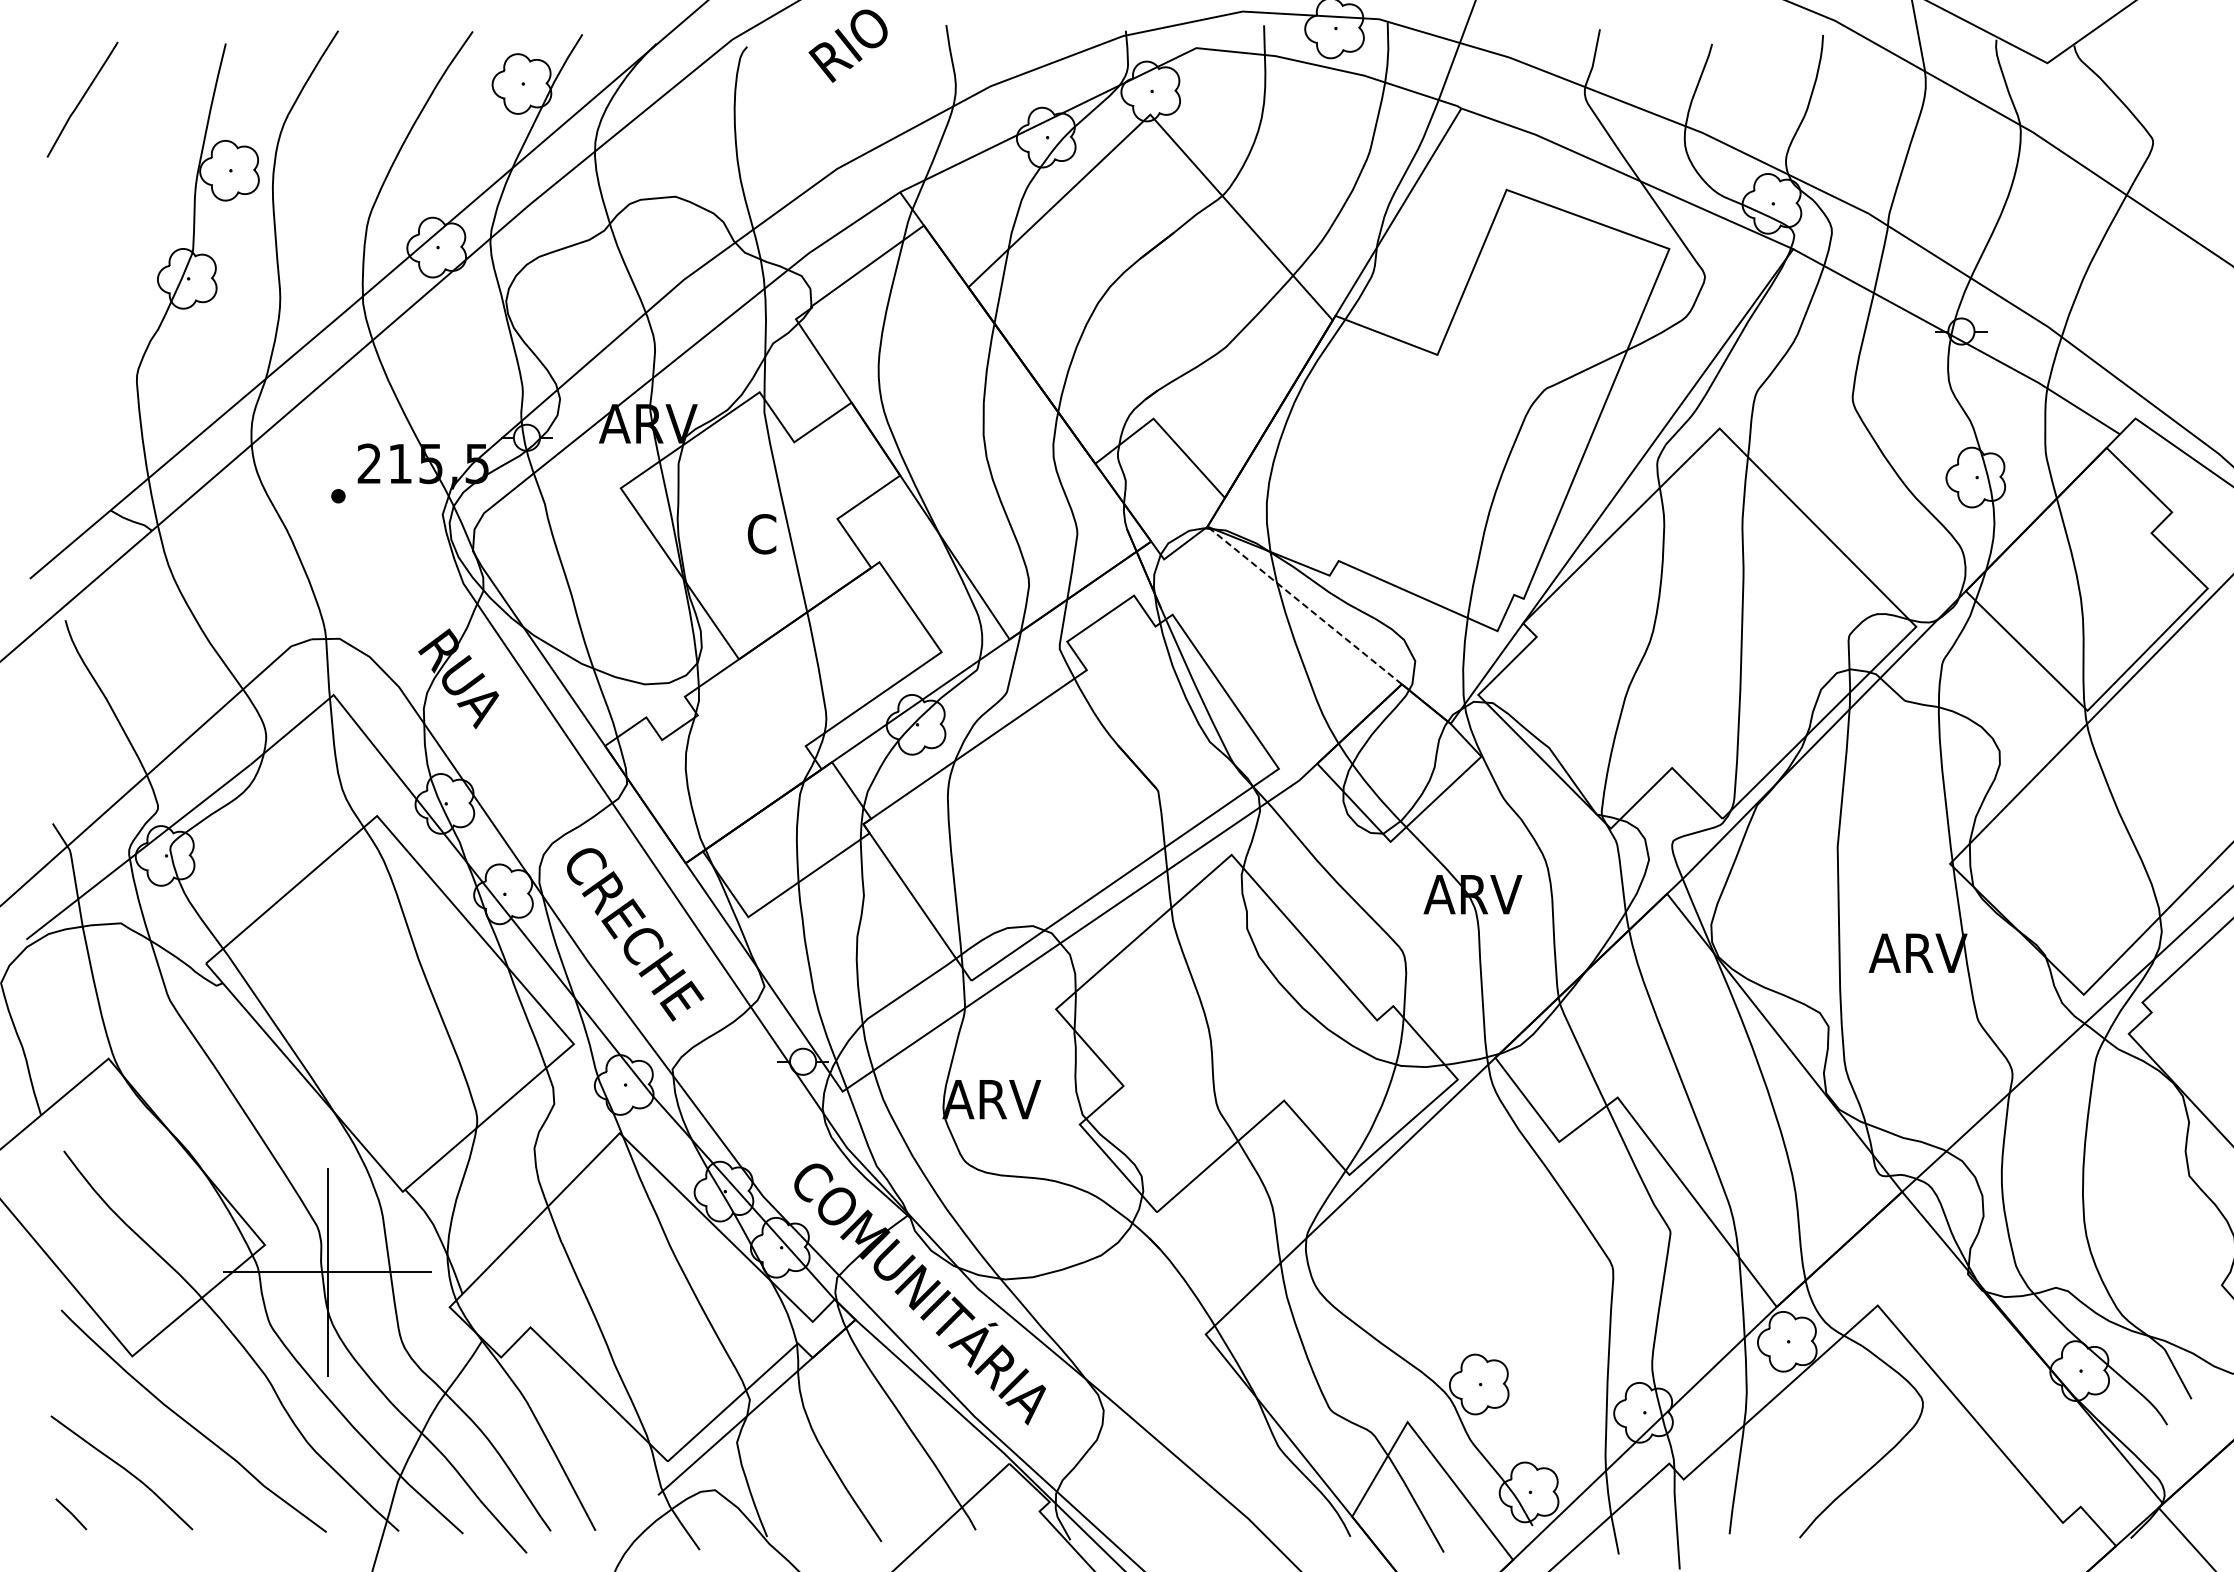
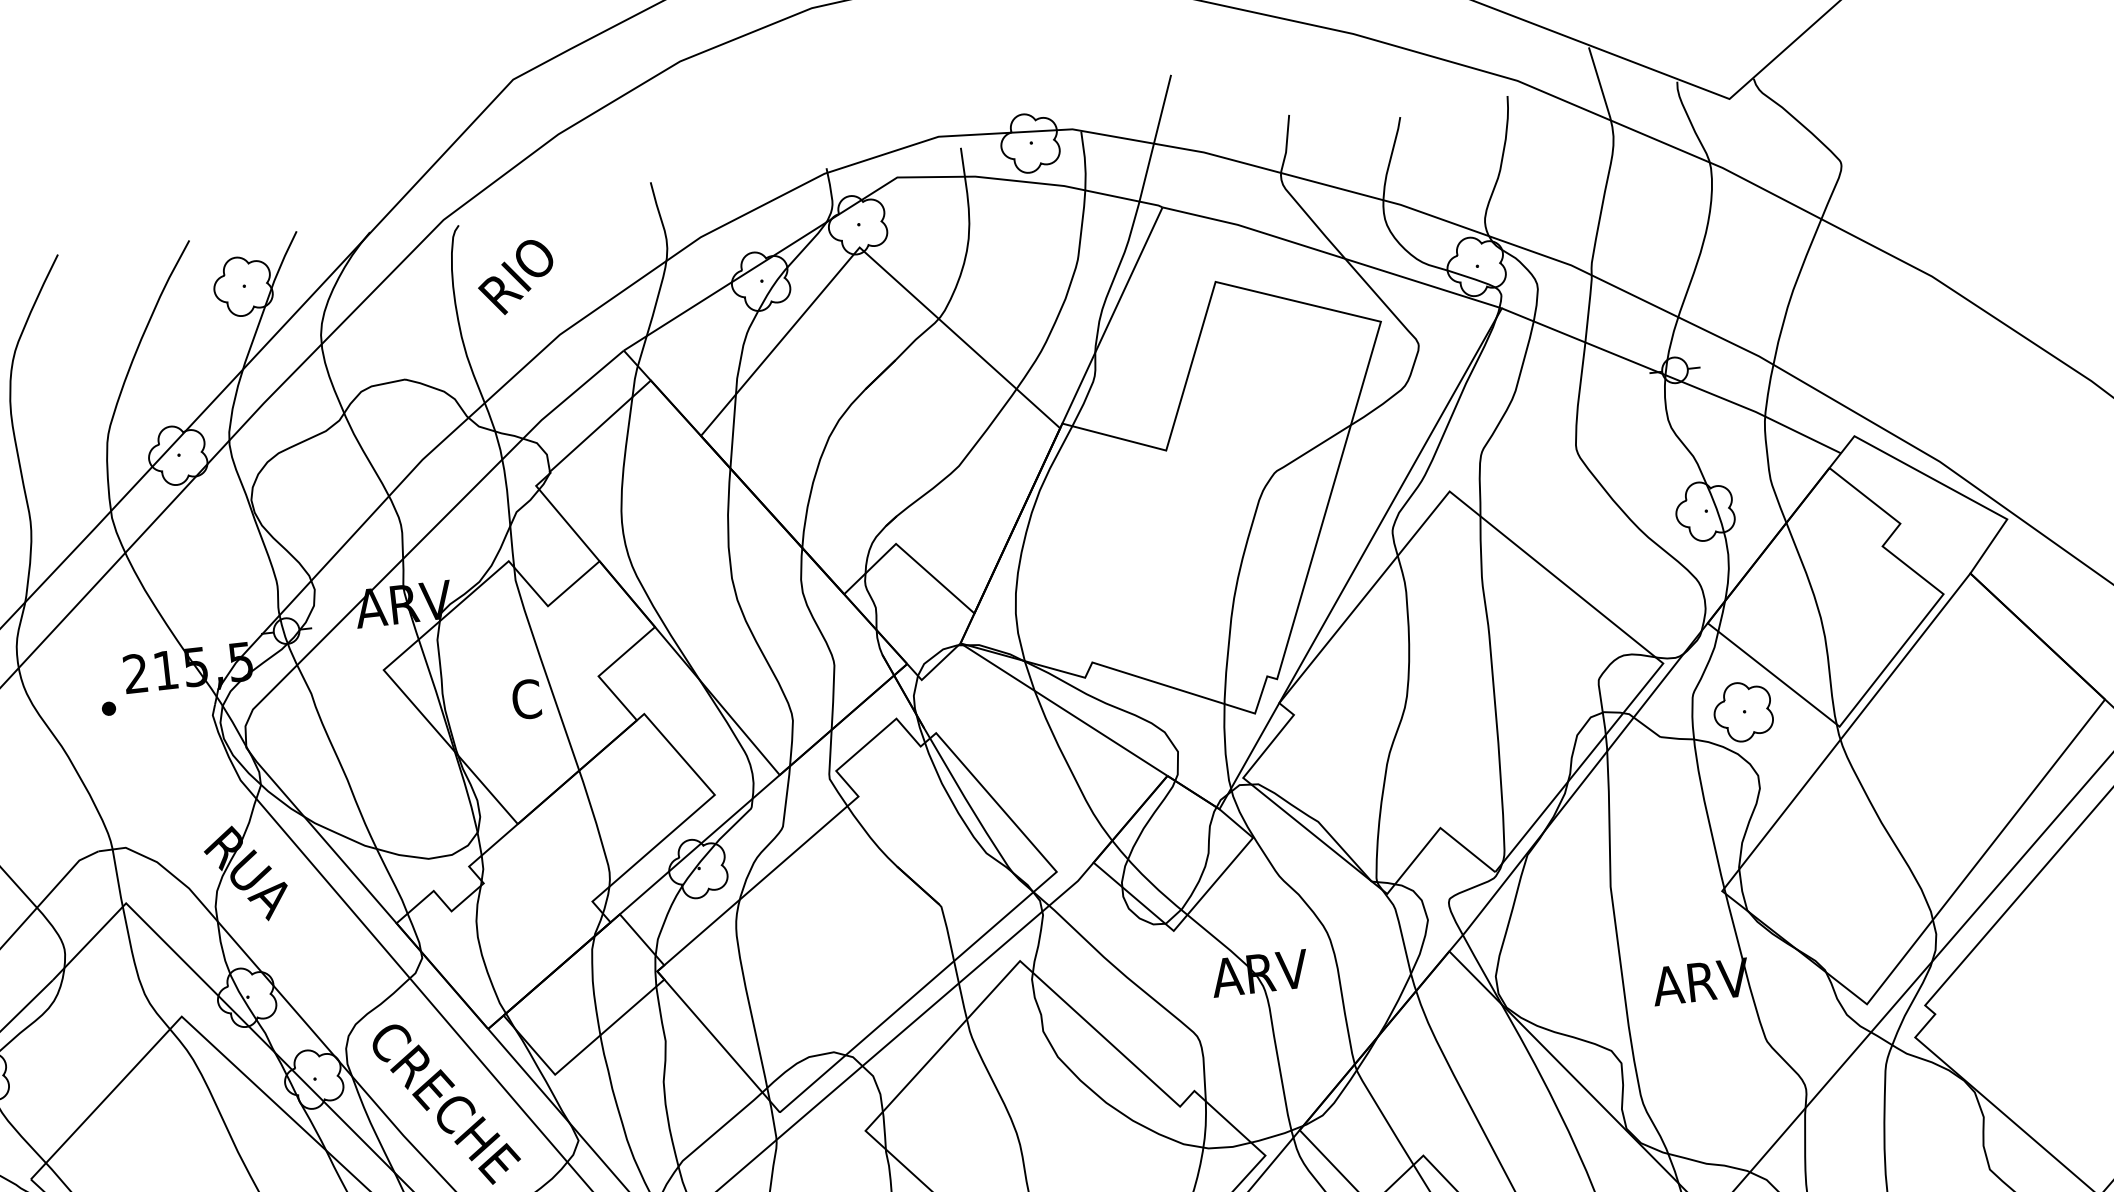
text: (847, 45) -> (515, 277), moved
line: (1304, 605) -> (1063, 709), dashed -> solid
part: (1991, 684) -> (1742, 711), added

